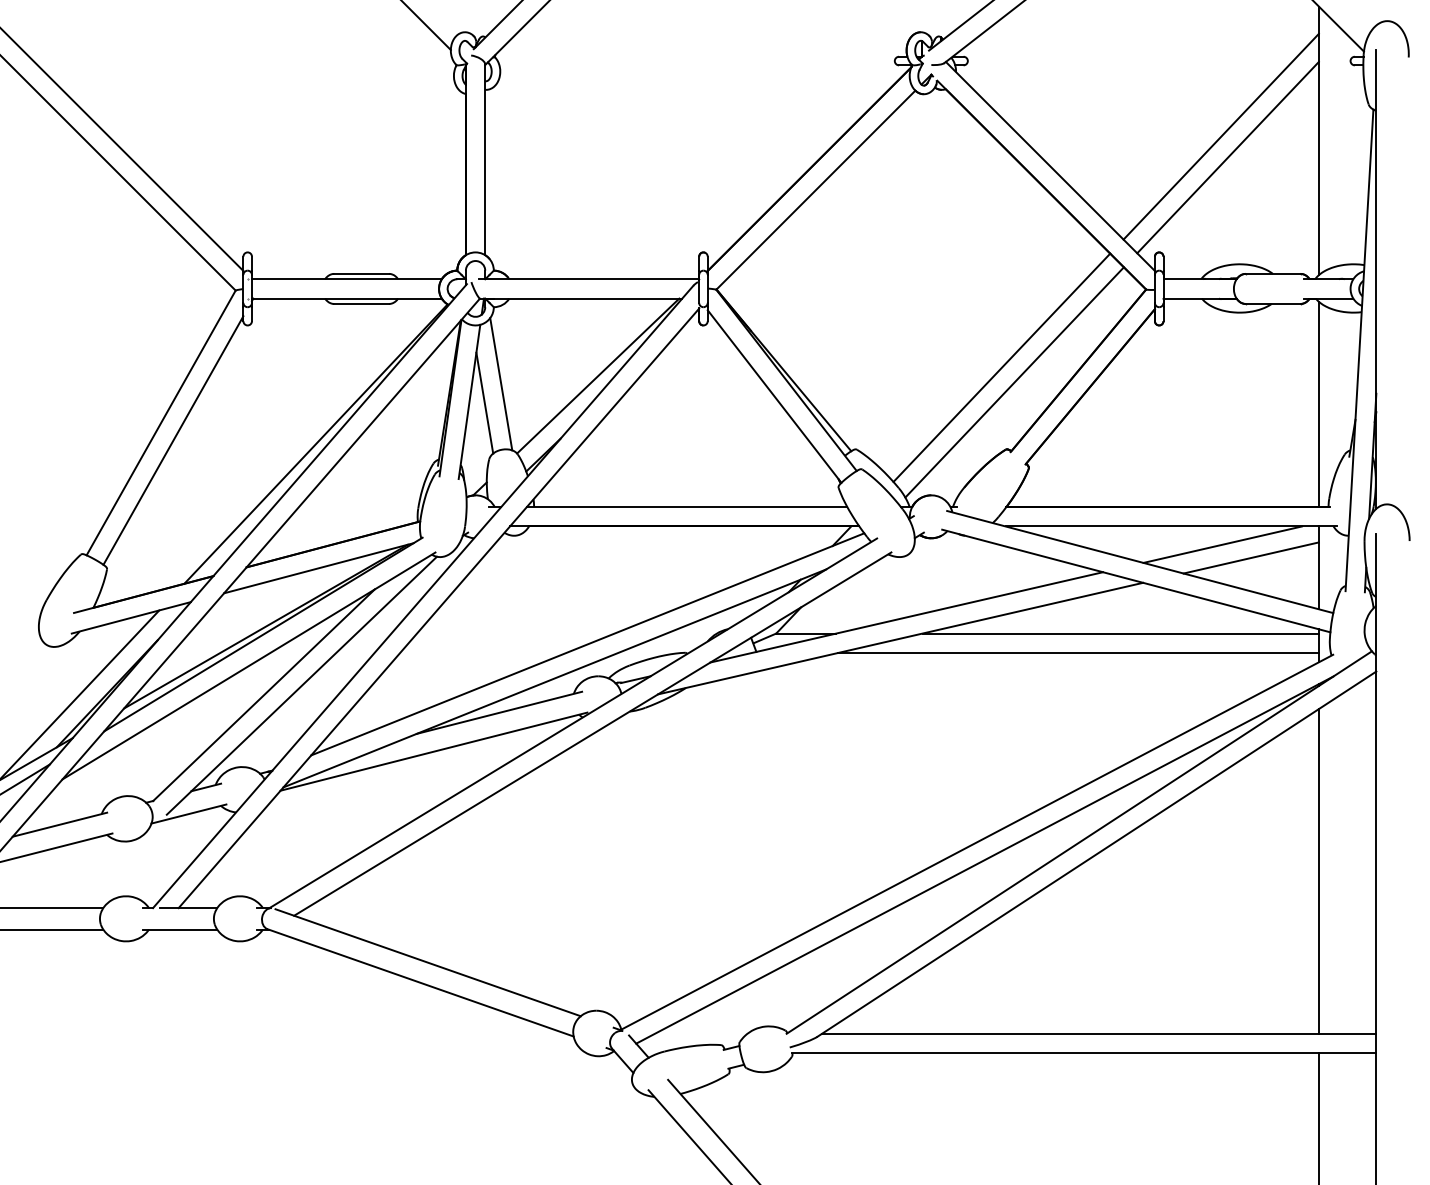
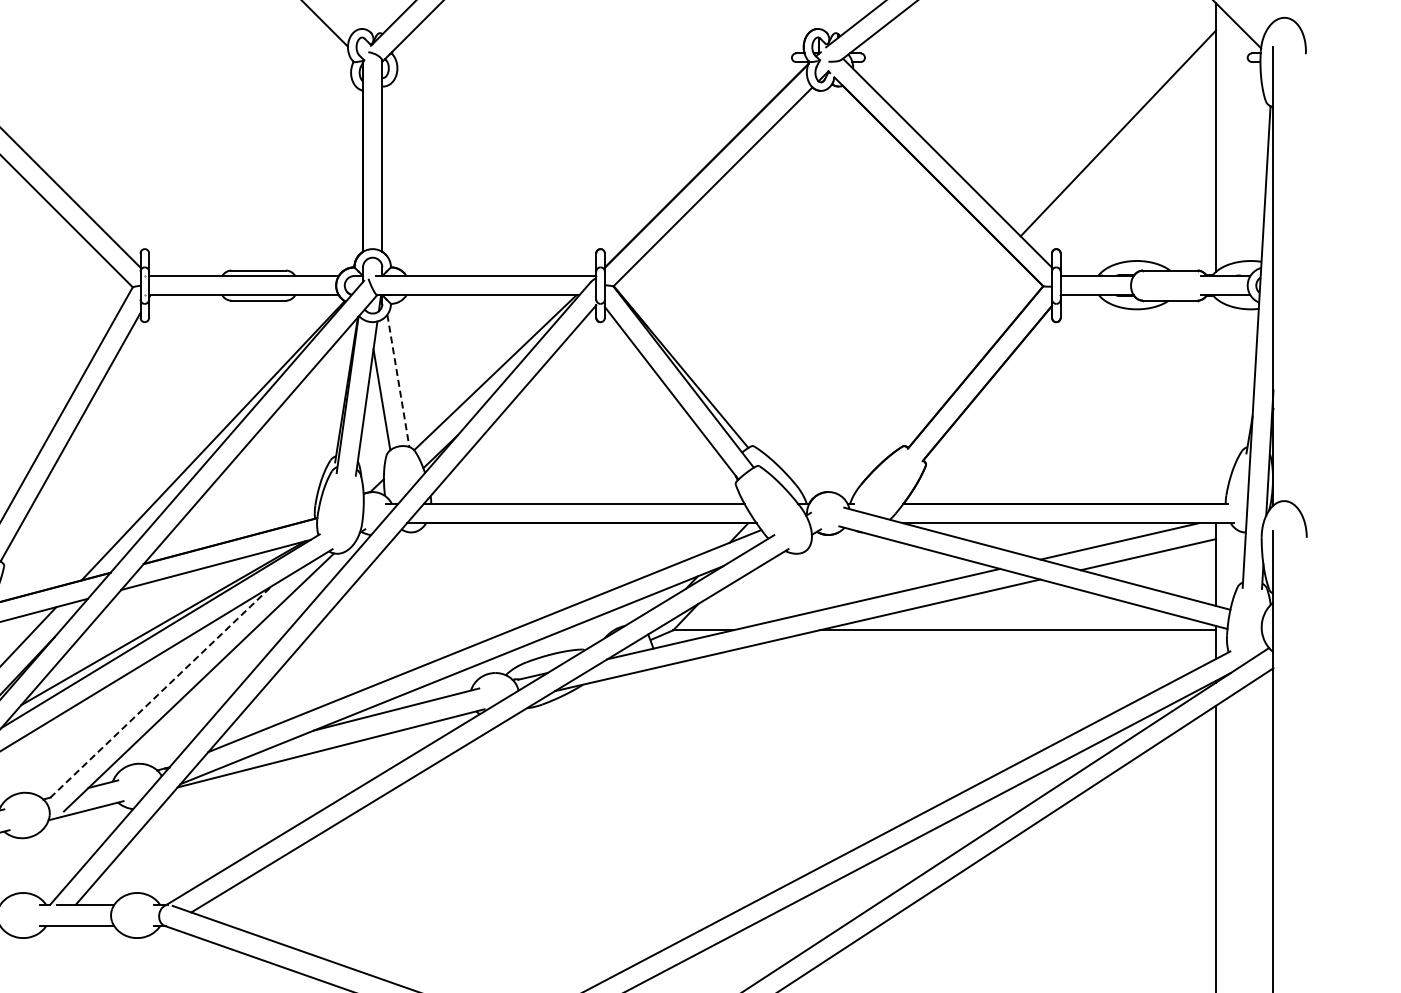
line: (1227, 157) -> (1124, 154), removed
line: (1001, 367) -> (898, 364), removed
line: (1014, 382) -> (911, 379), removed
line: (501, 384) -> (398, 381), solid -> dashed
line: (1318, 404) -> (1215, 401), removed
line: (1078, 652) -> (975, 649), removed
line: (264, 694) -> (161, 691), solid -> dashed

